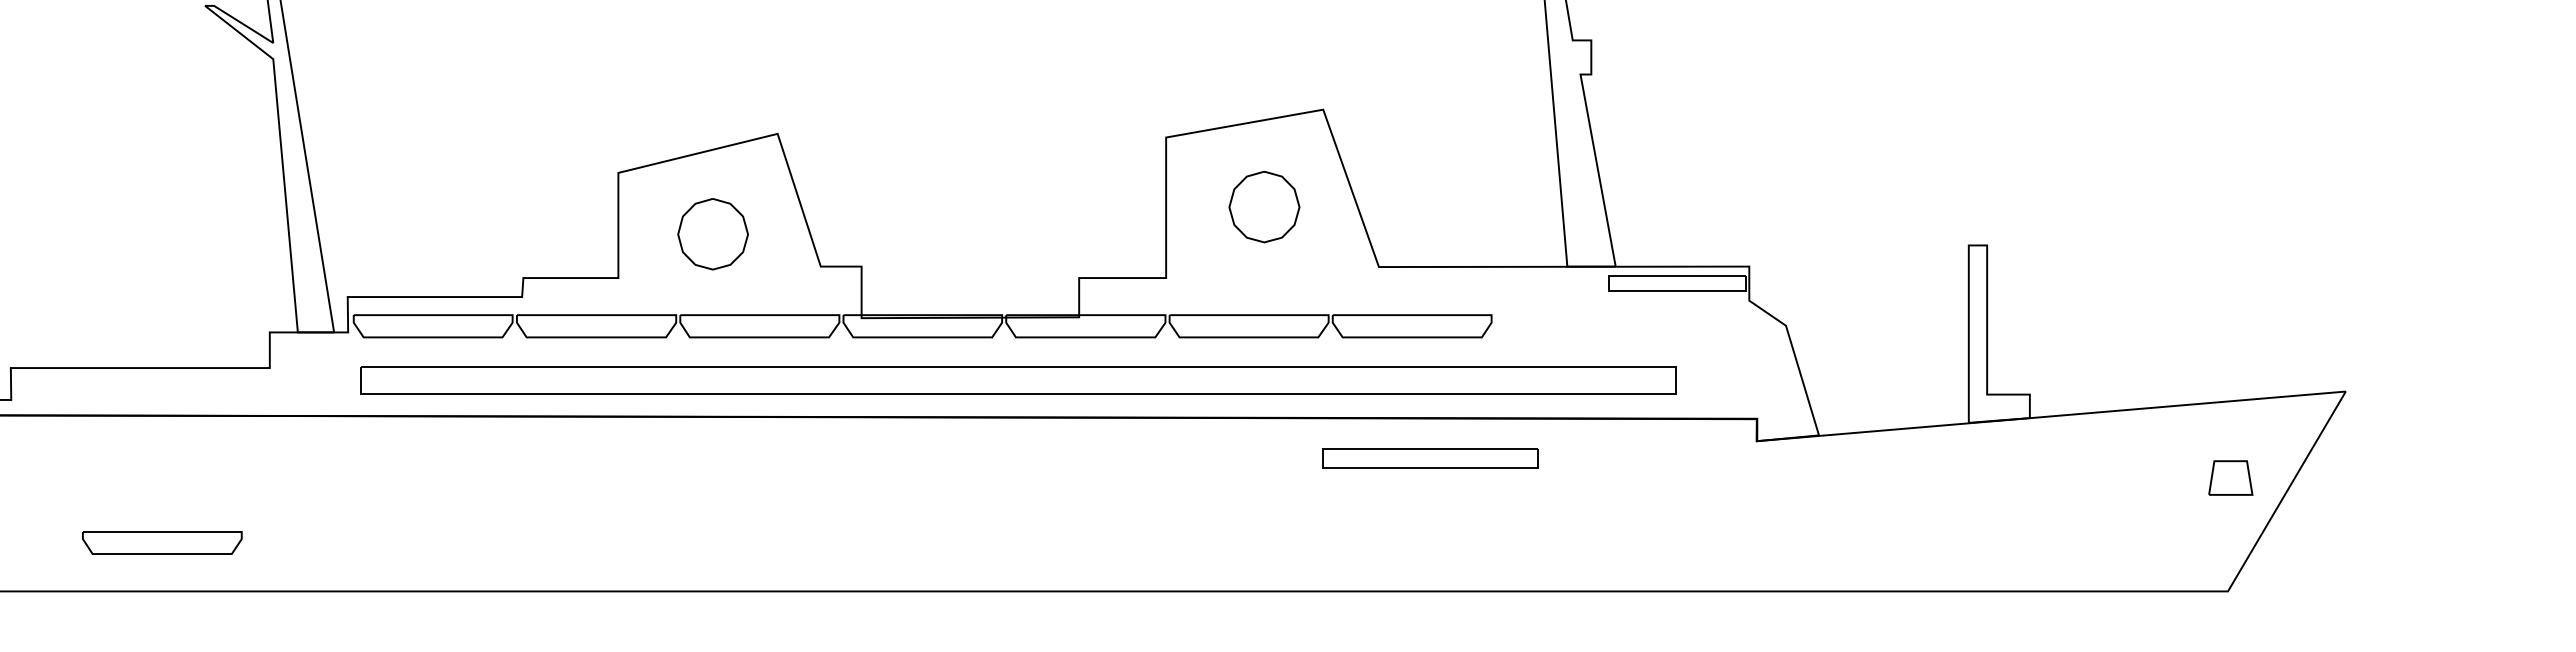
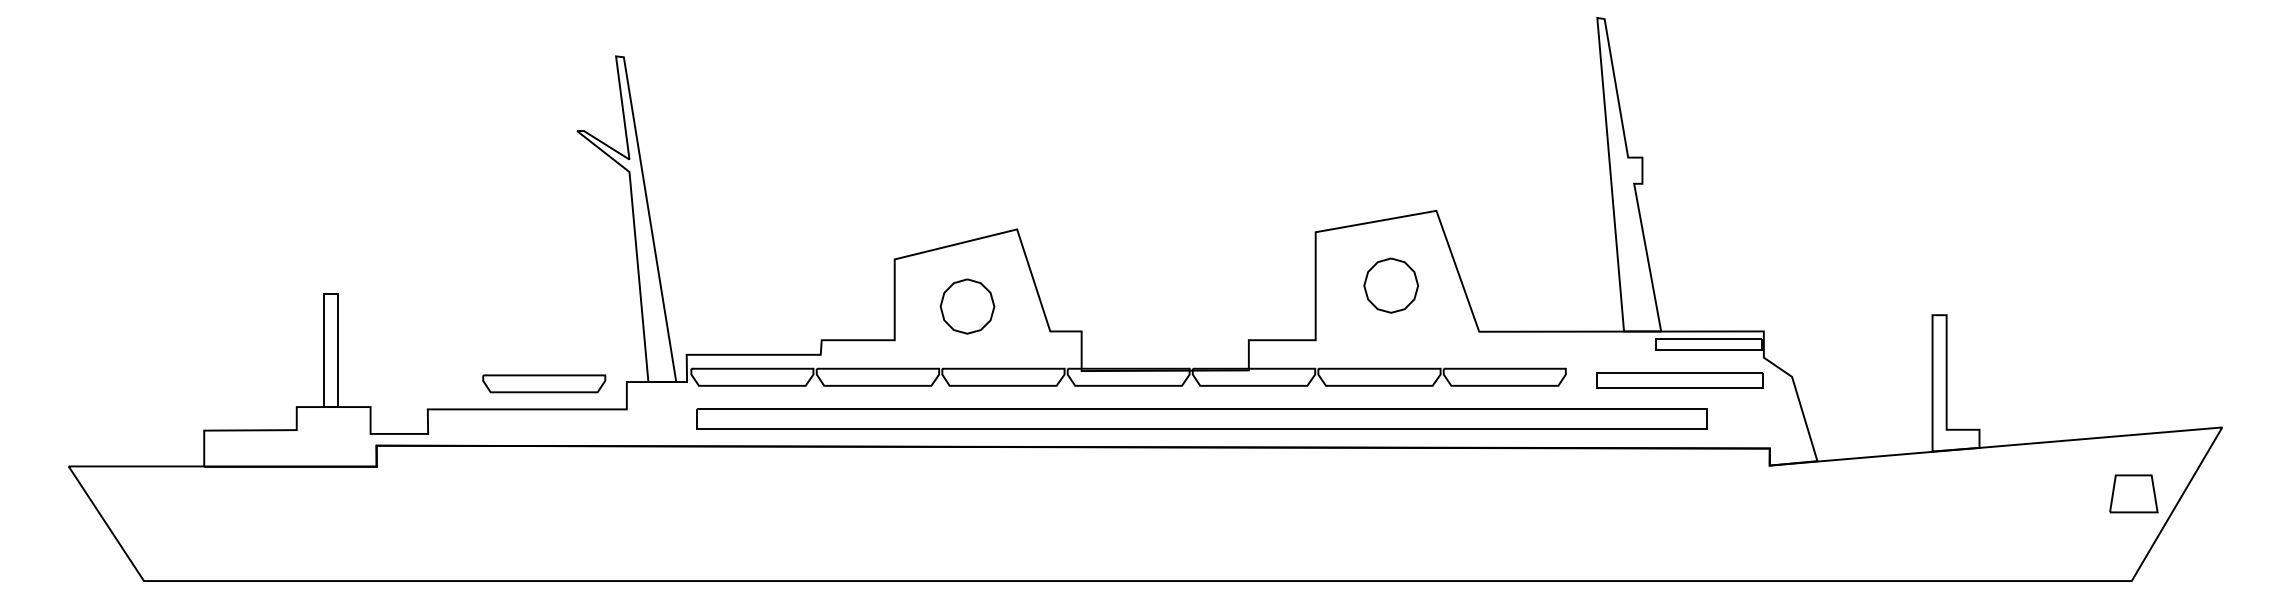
part: (1430, 457) -> (1679, 380), moved
part: (2230, 477) -> (2133, 493), size x1.43
part: (162, 542) -> (544, 383), moved

